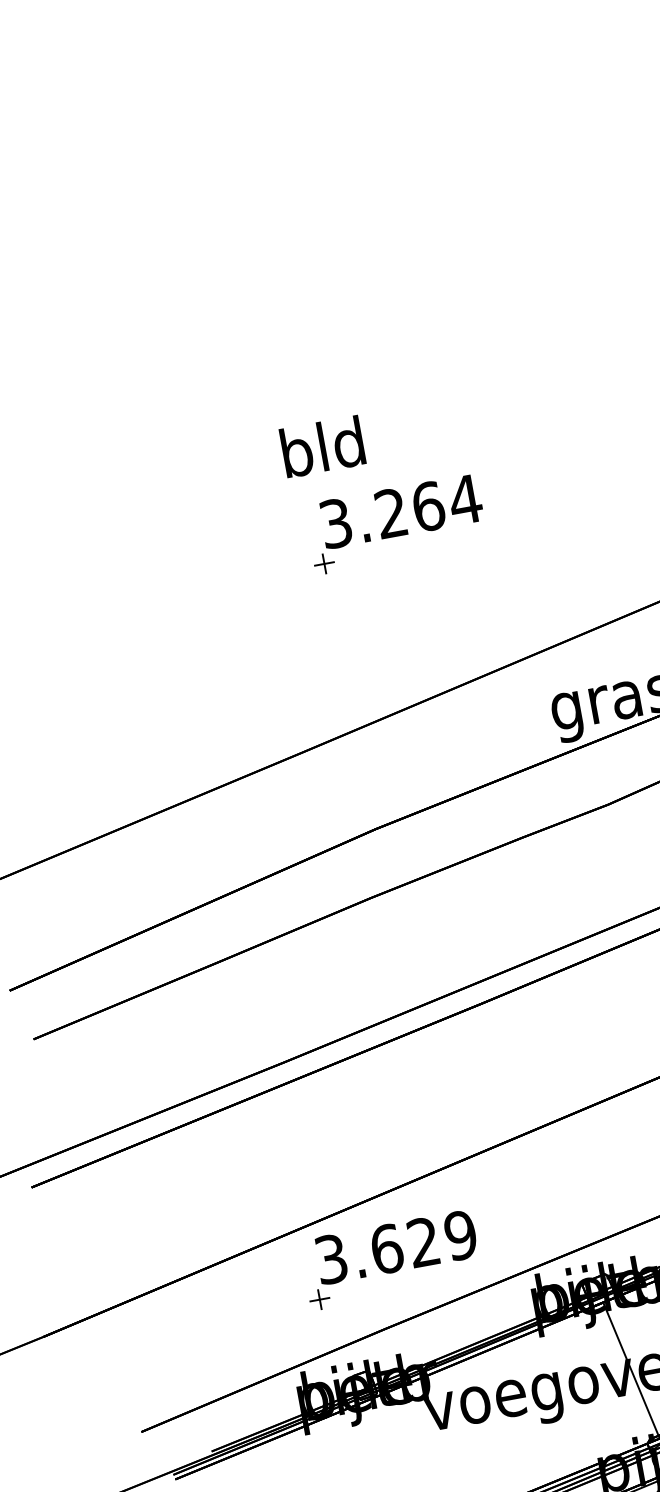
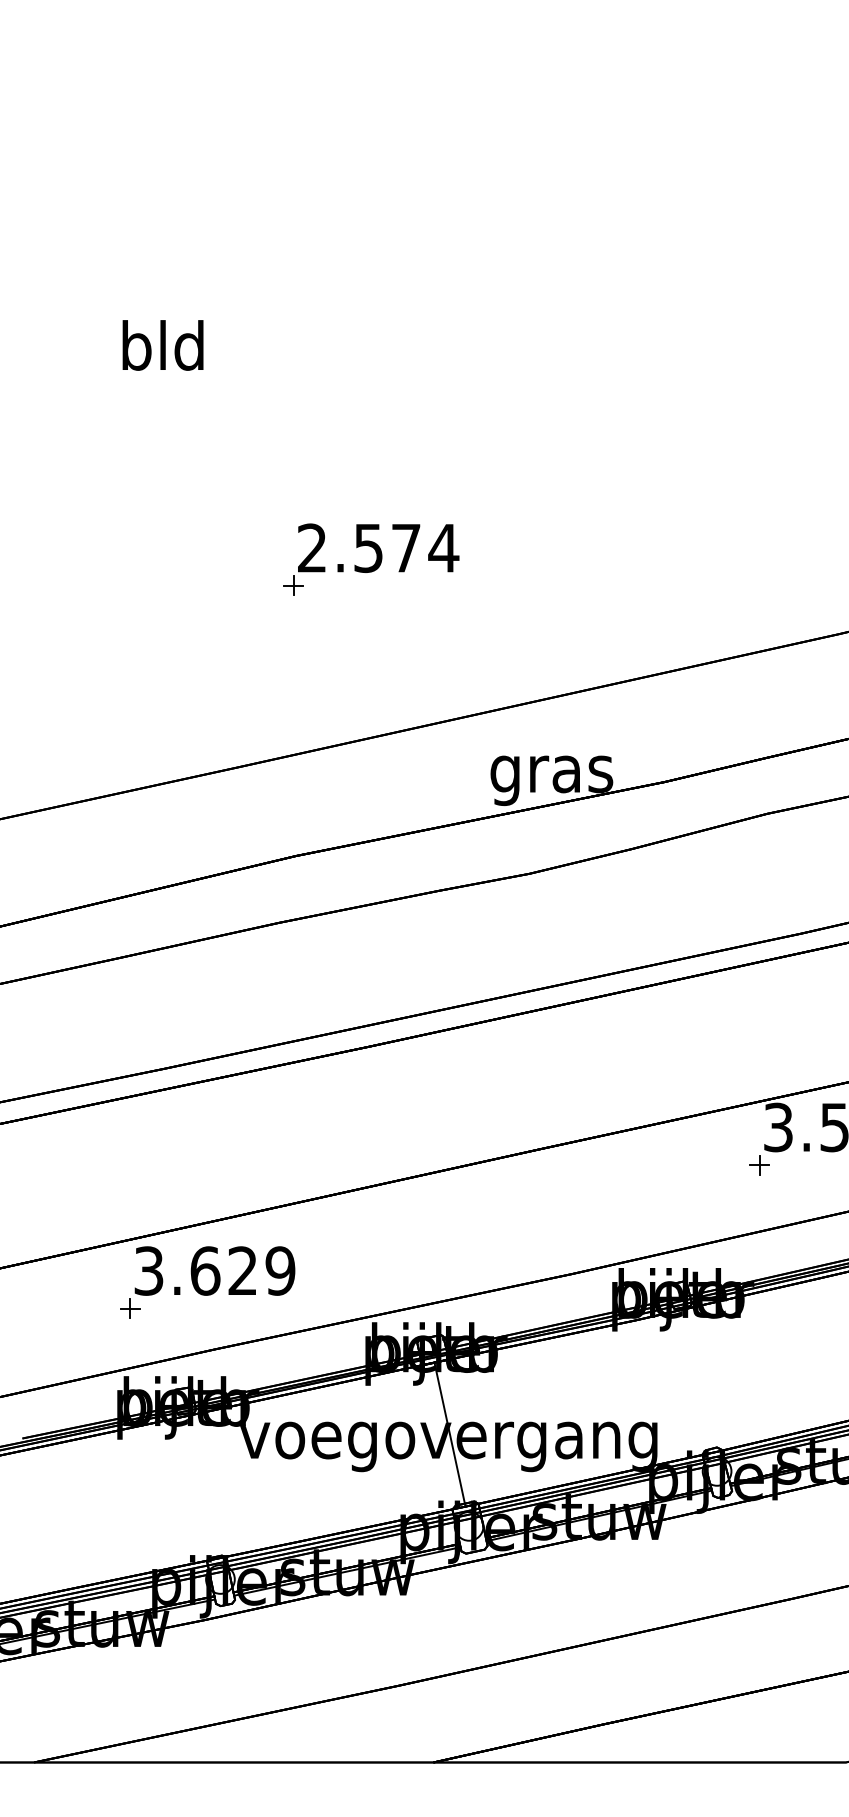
text: (322, 447) -> (162, 345), moved
text: (382, 515) -> (359, 548), 3.264 -> 2.574
part: (391, 1259) -> (207, 1282), moved

